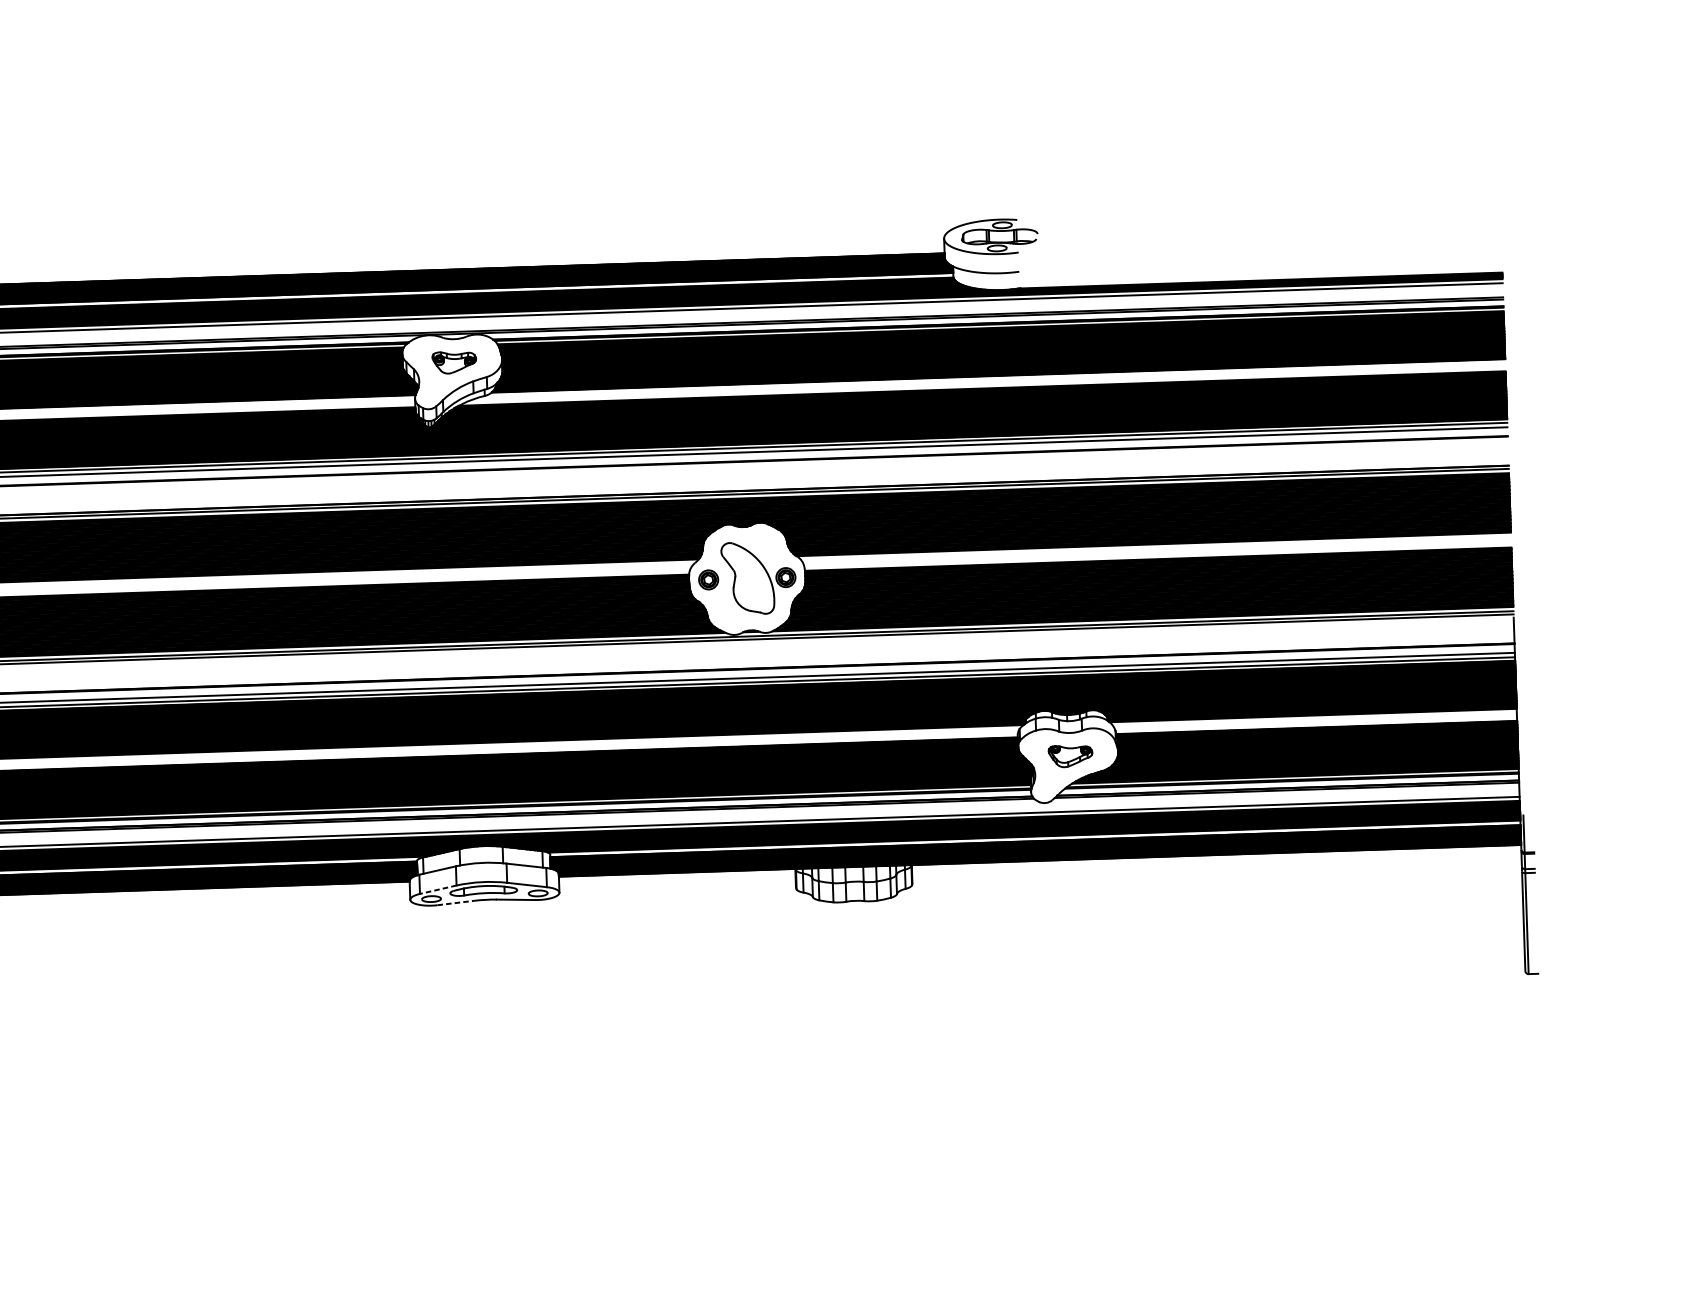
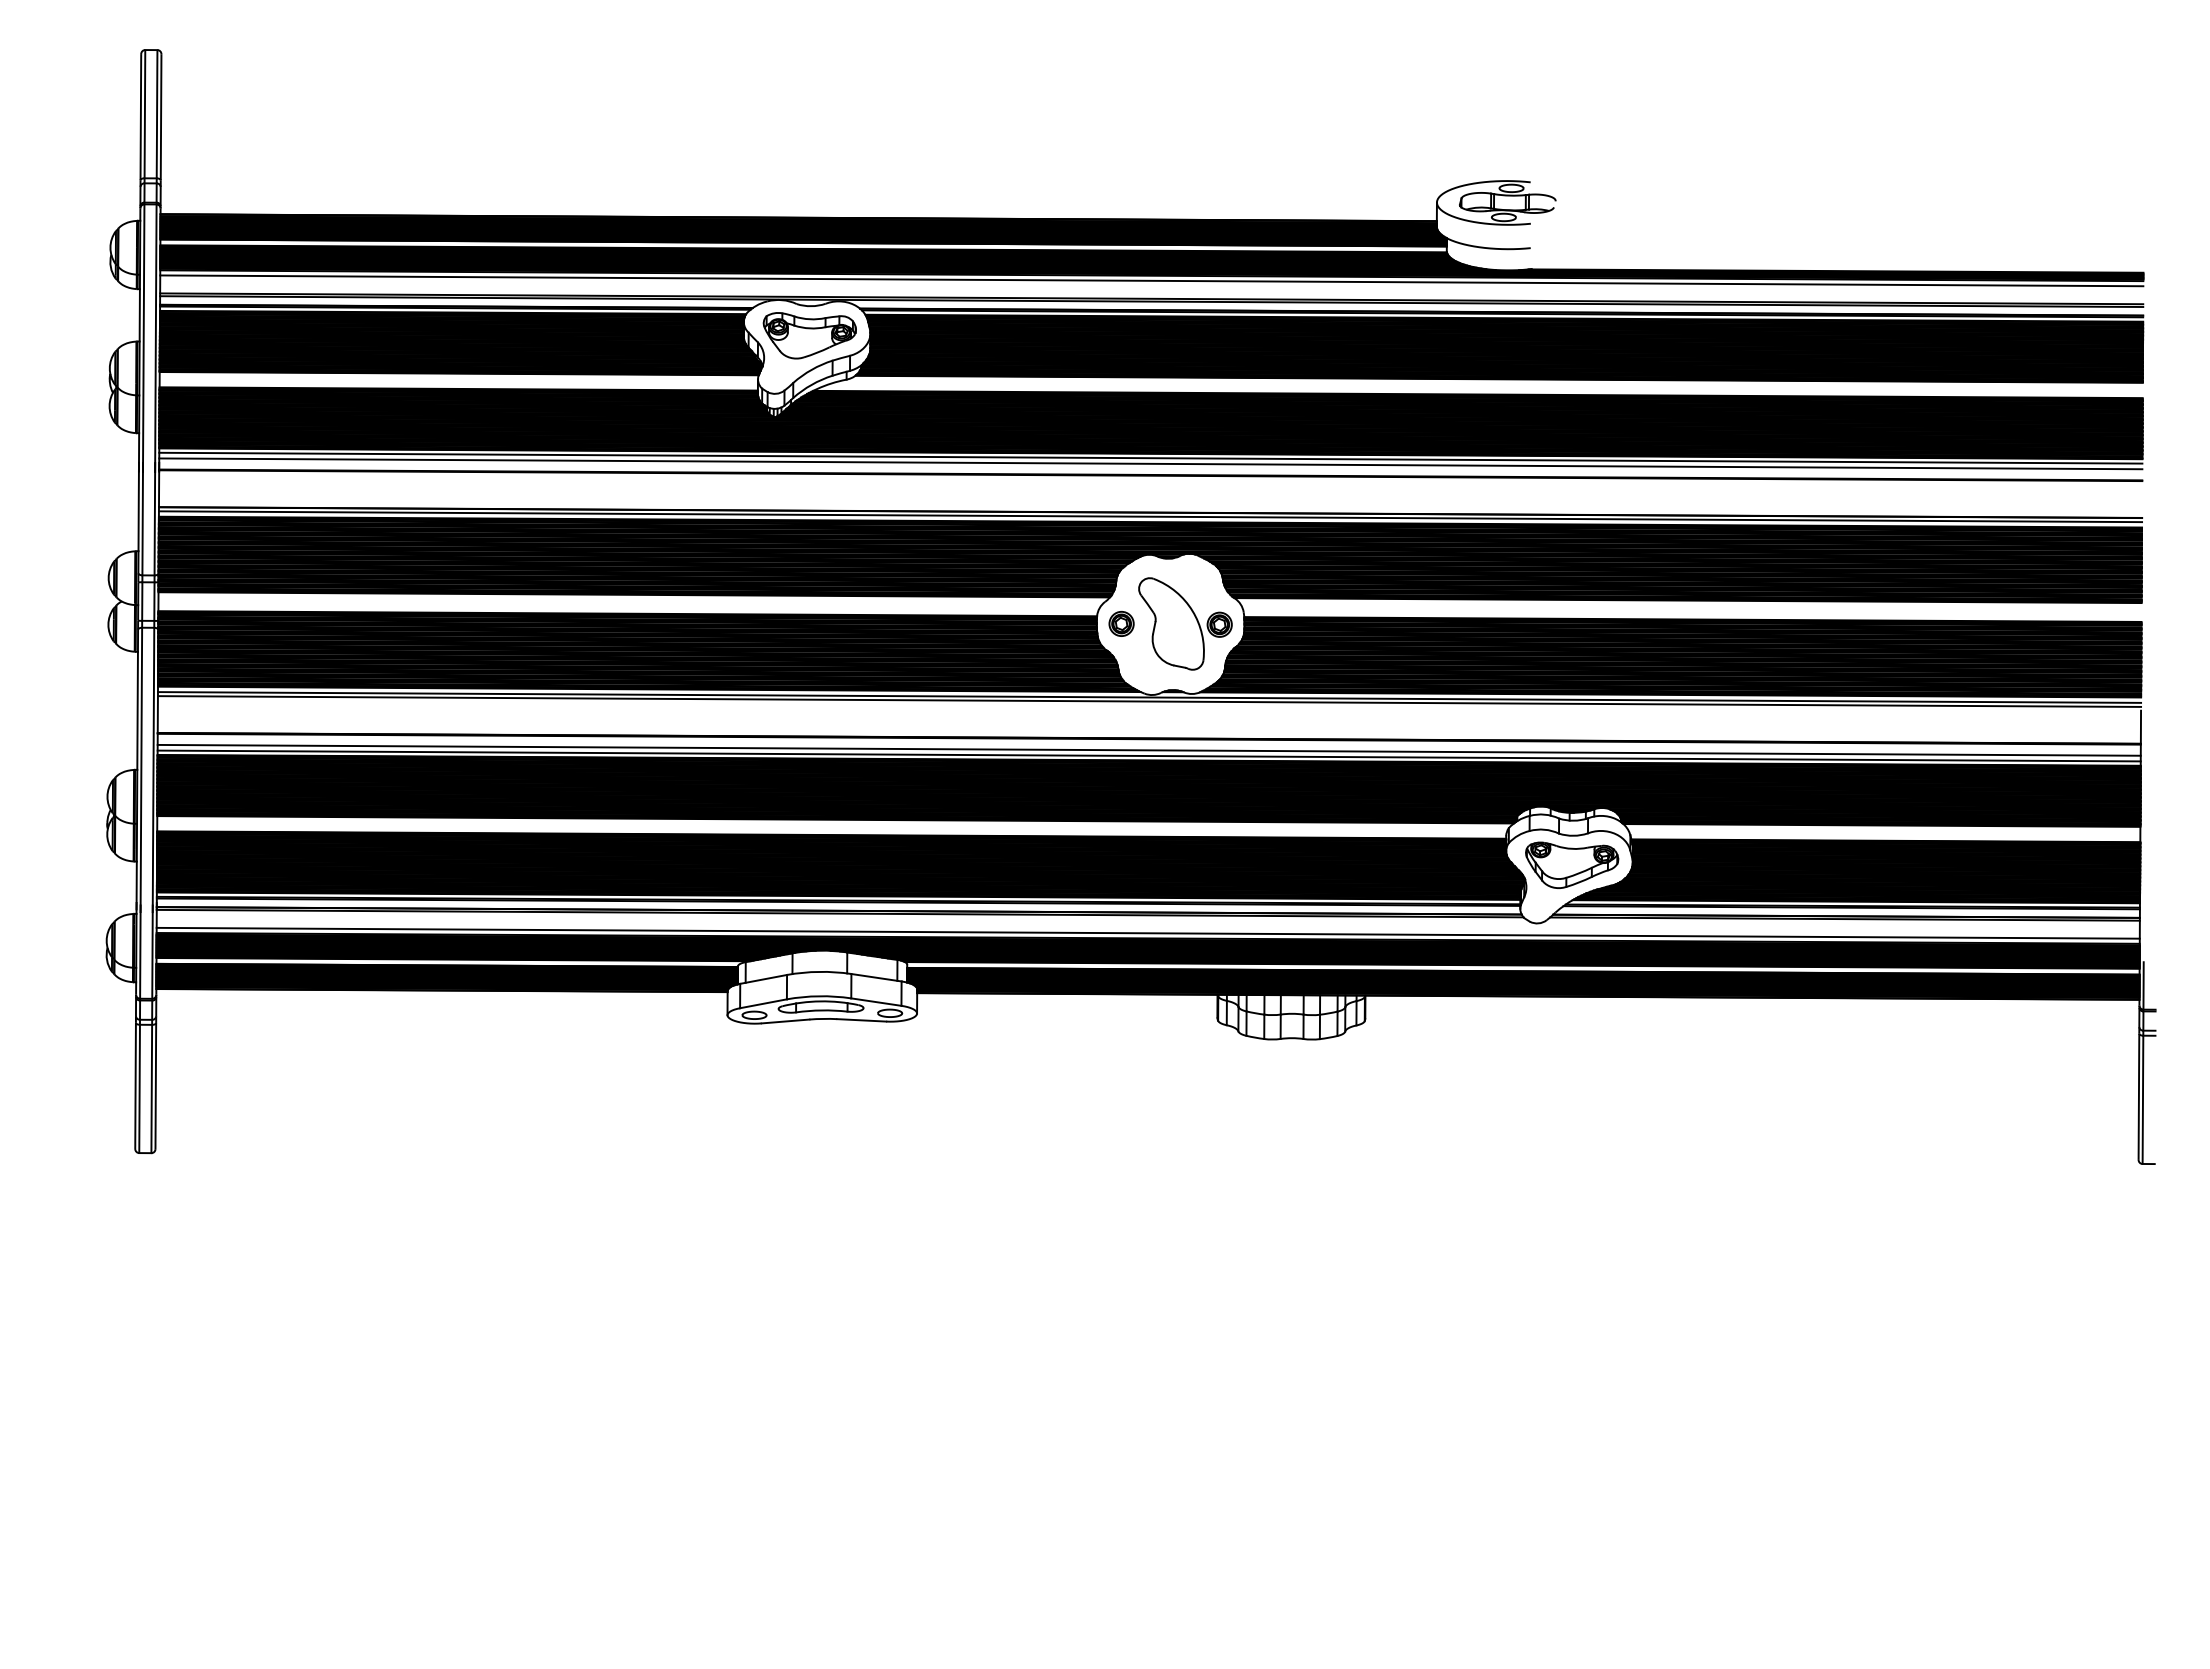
part: (454, 362) -> (809, 335), size x1.67
part: (1070, 755) -> (1572, 864), size x1.67
line: (438, 889) -> (763, 1003), dashed -> solid
line: (456, 903) -> (785, 1021), dashed -> solid

